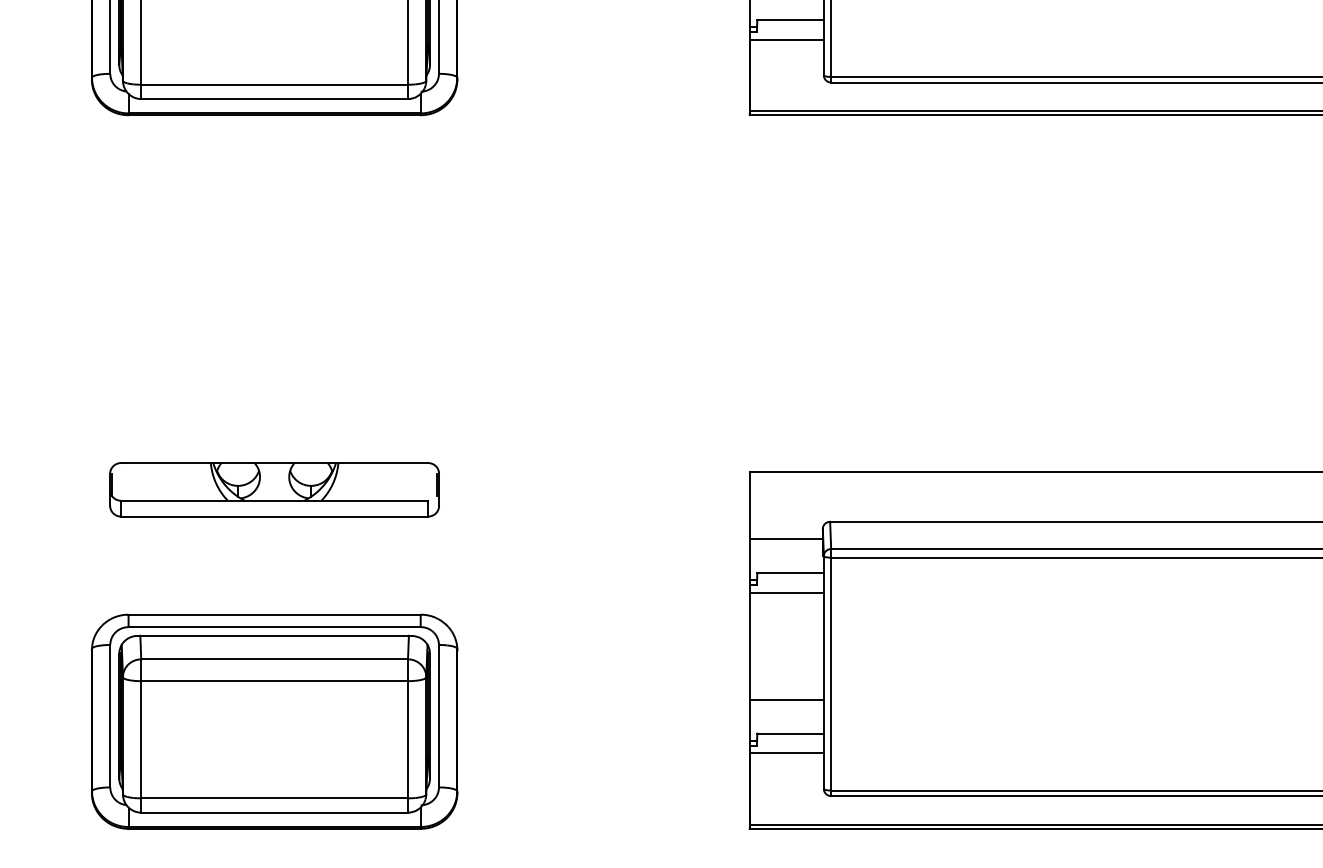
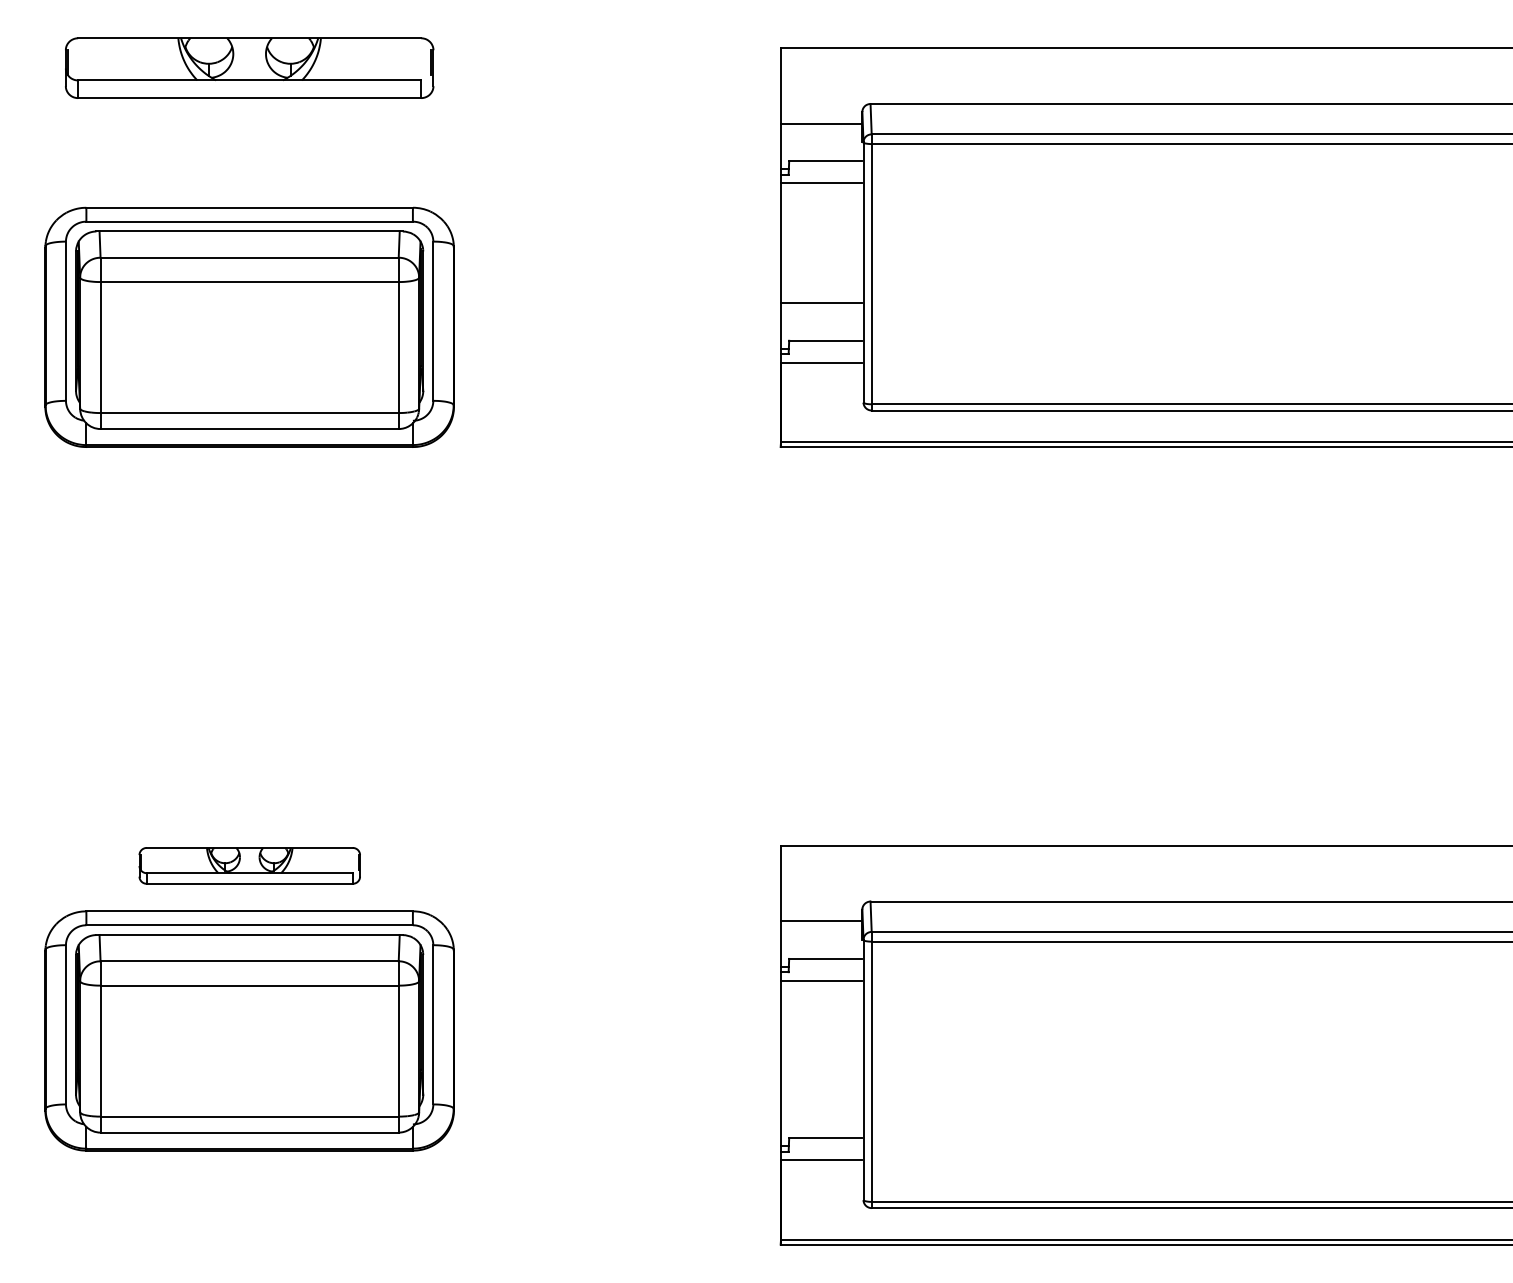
part: (274, 489) -> (249, 865), size x0.6
line: (786, 699) -> (821, 1100), removed
part: (274, 721) -> (249, 1030), moved

